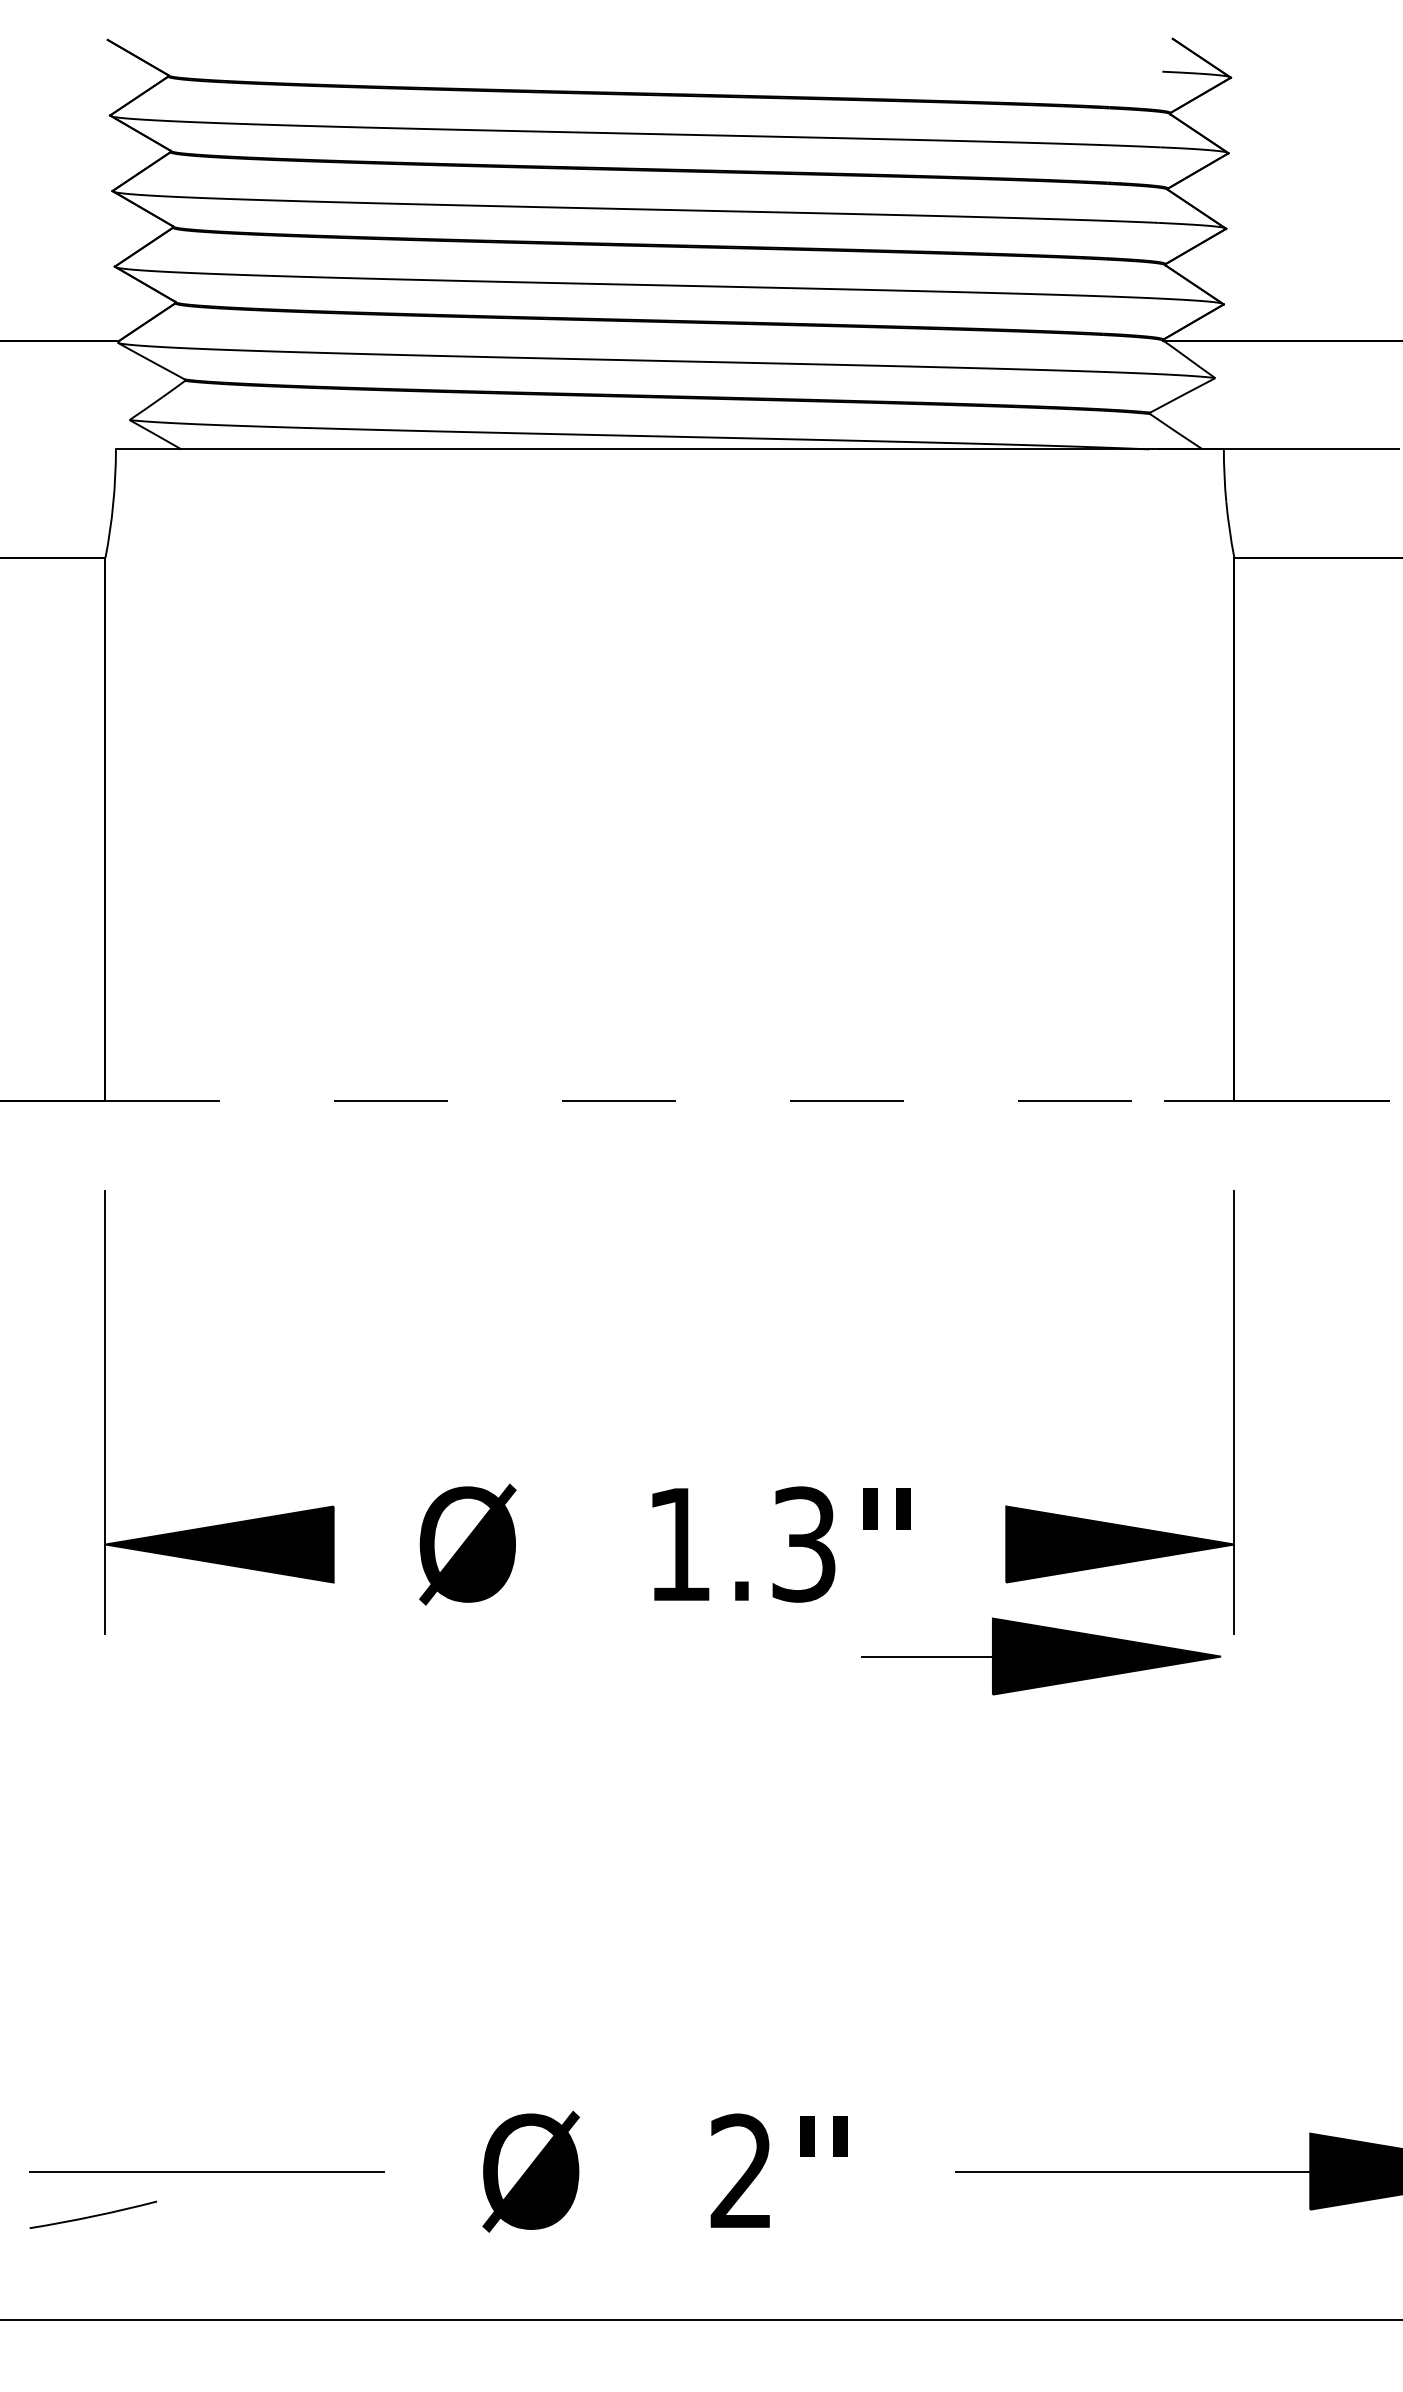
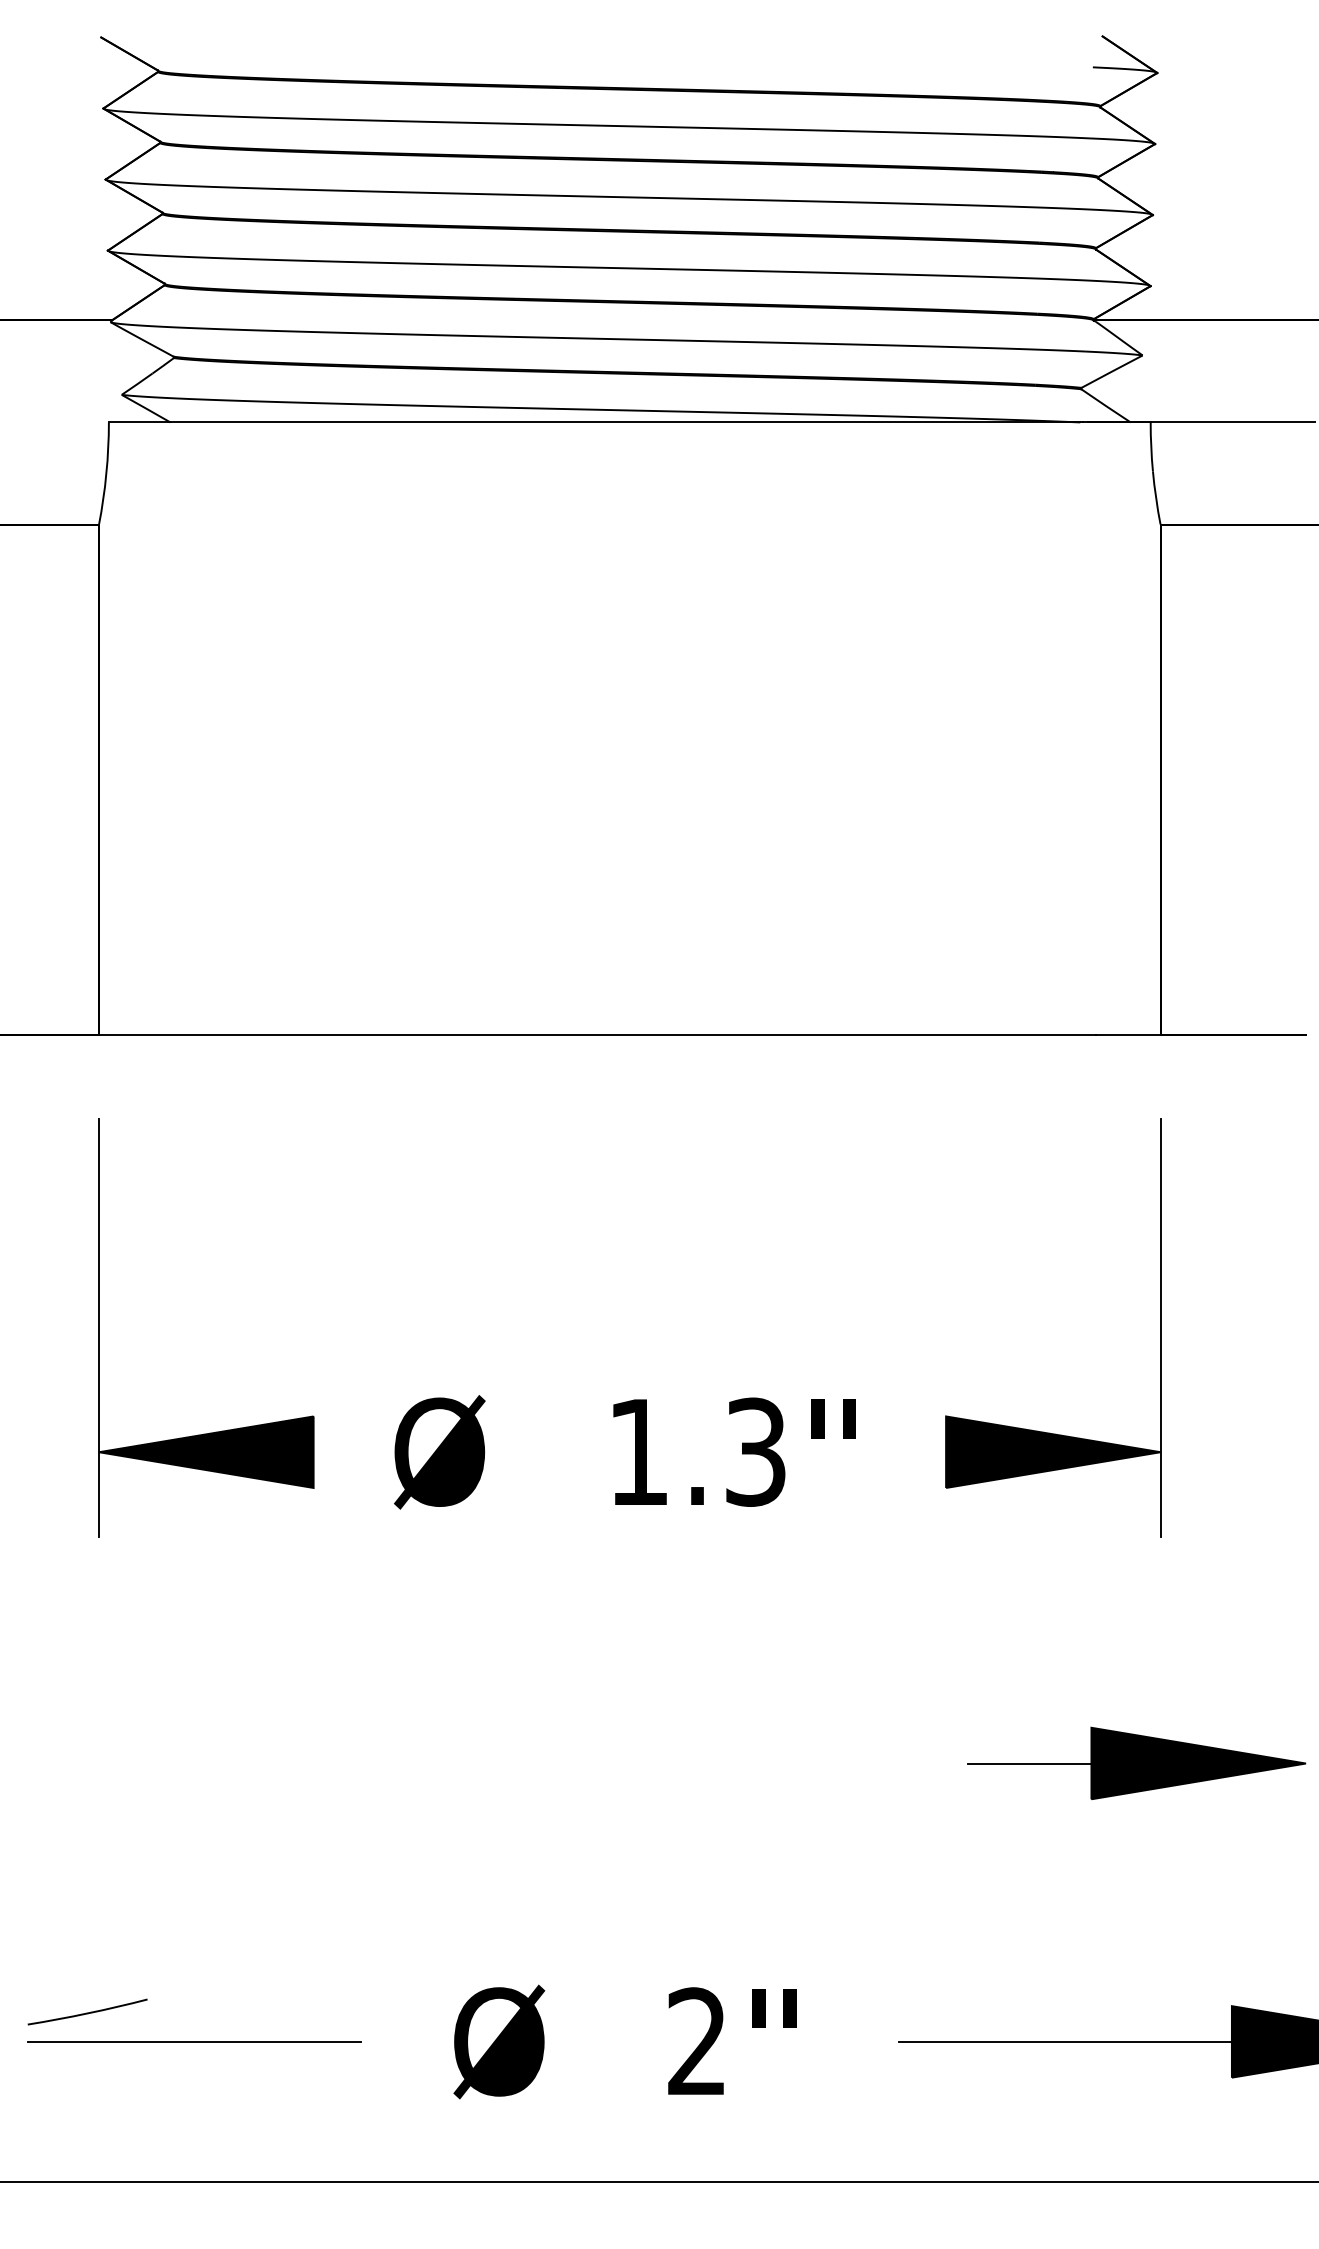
line: (635, 1100) -> (597, 1034), dashed -> solid
part: (1041, 1656) -> (1137, 1763), moved
part: (92, 2214) -> (86, 2011), moved

